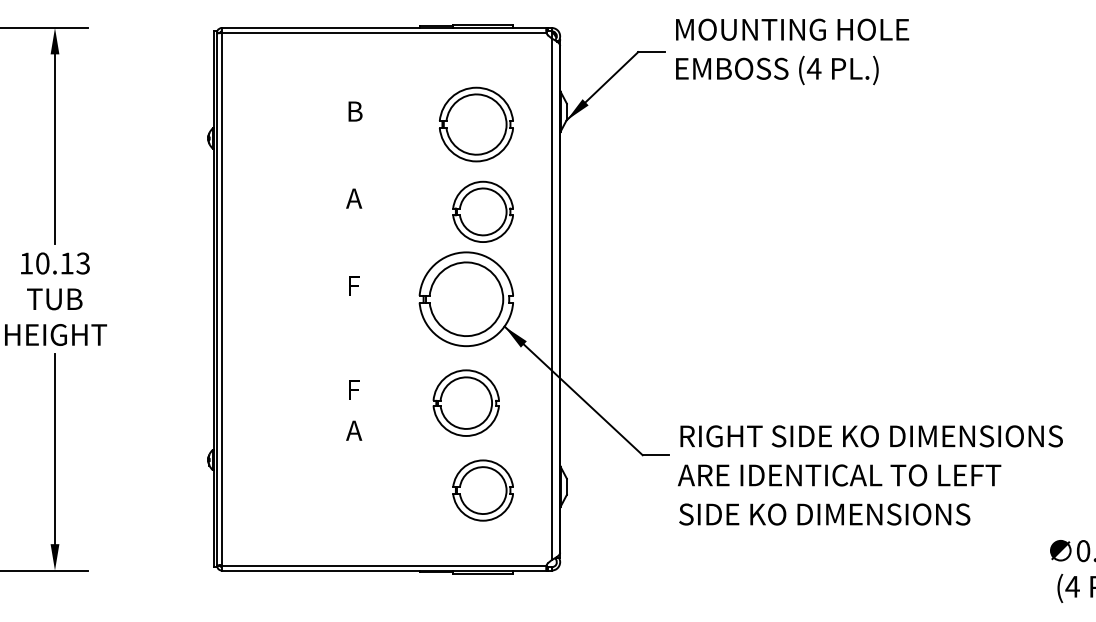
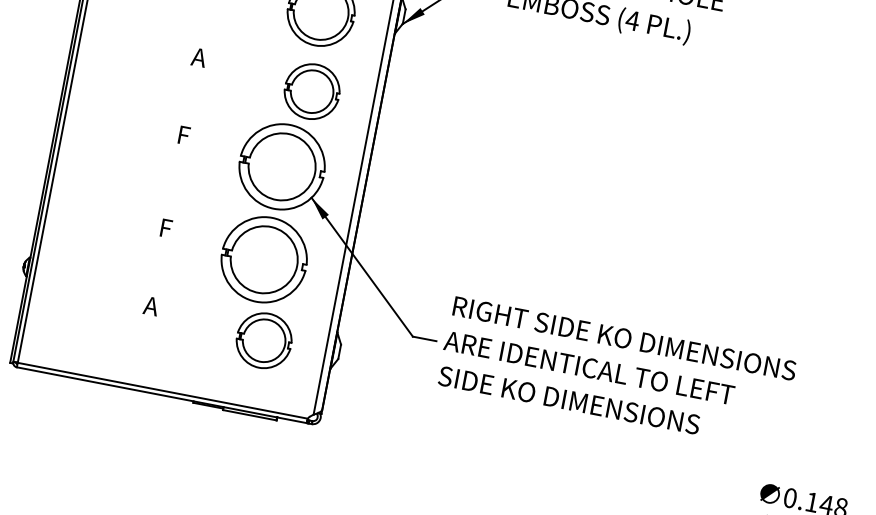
part: (465, 402) -> (263, 259), size x1.43
text: (354, 430) -> (151, 306), moved
text: (870, 475) -> (616, 373), moved

